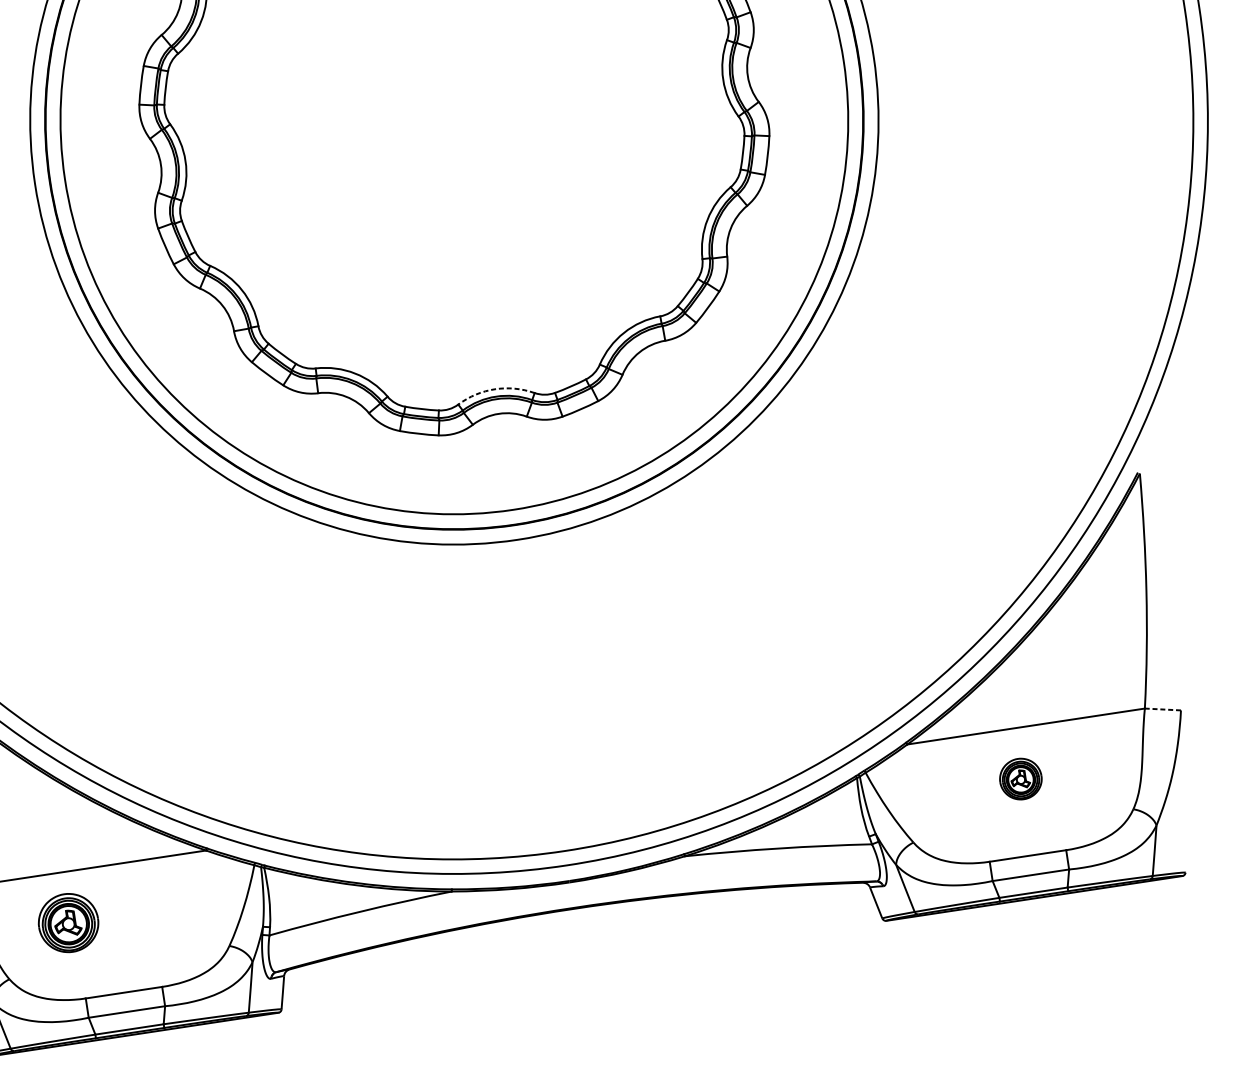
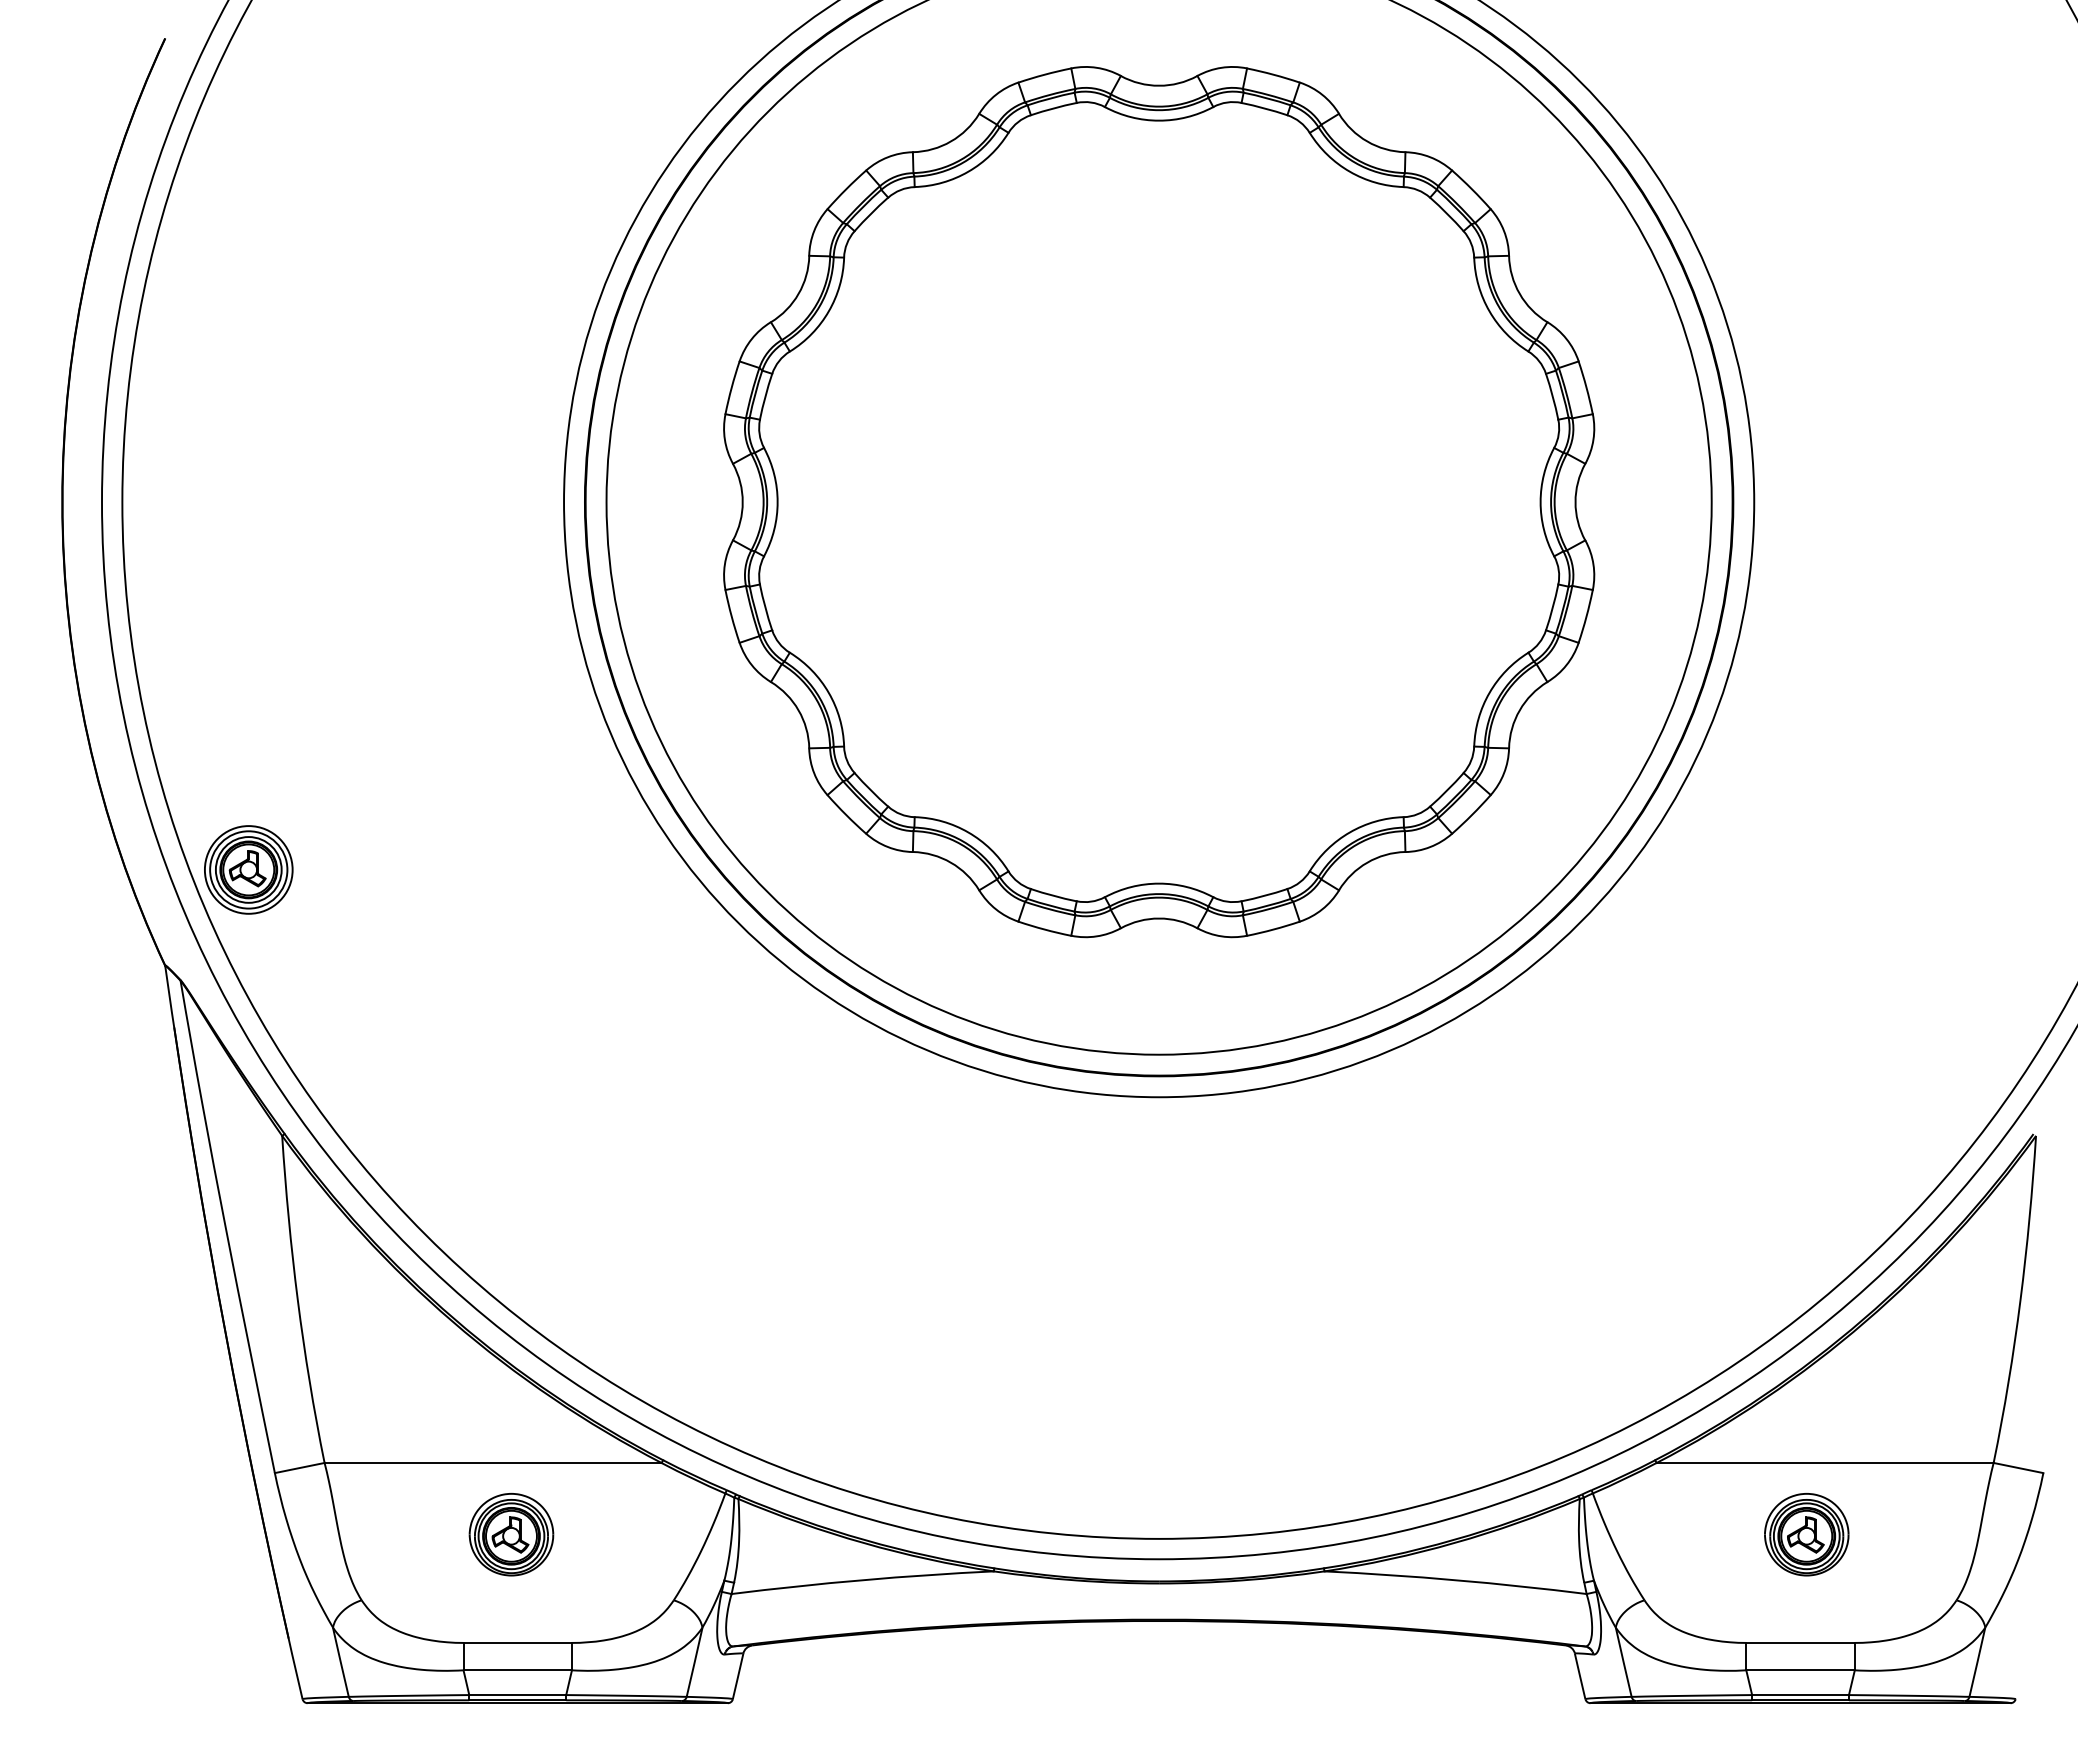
arc: (495, 389) -> (1159, 883), dashed -> solid
line: (1162, 709) -> (2018, 1467), dashed -> solid
part: (1020, 778) -> (1806, 1534), size x1.43
part: (68, 922) -> (511, 1534), moved

